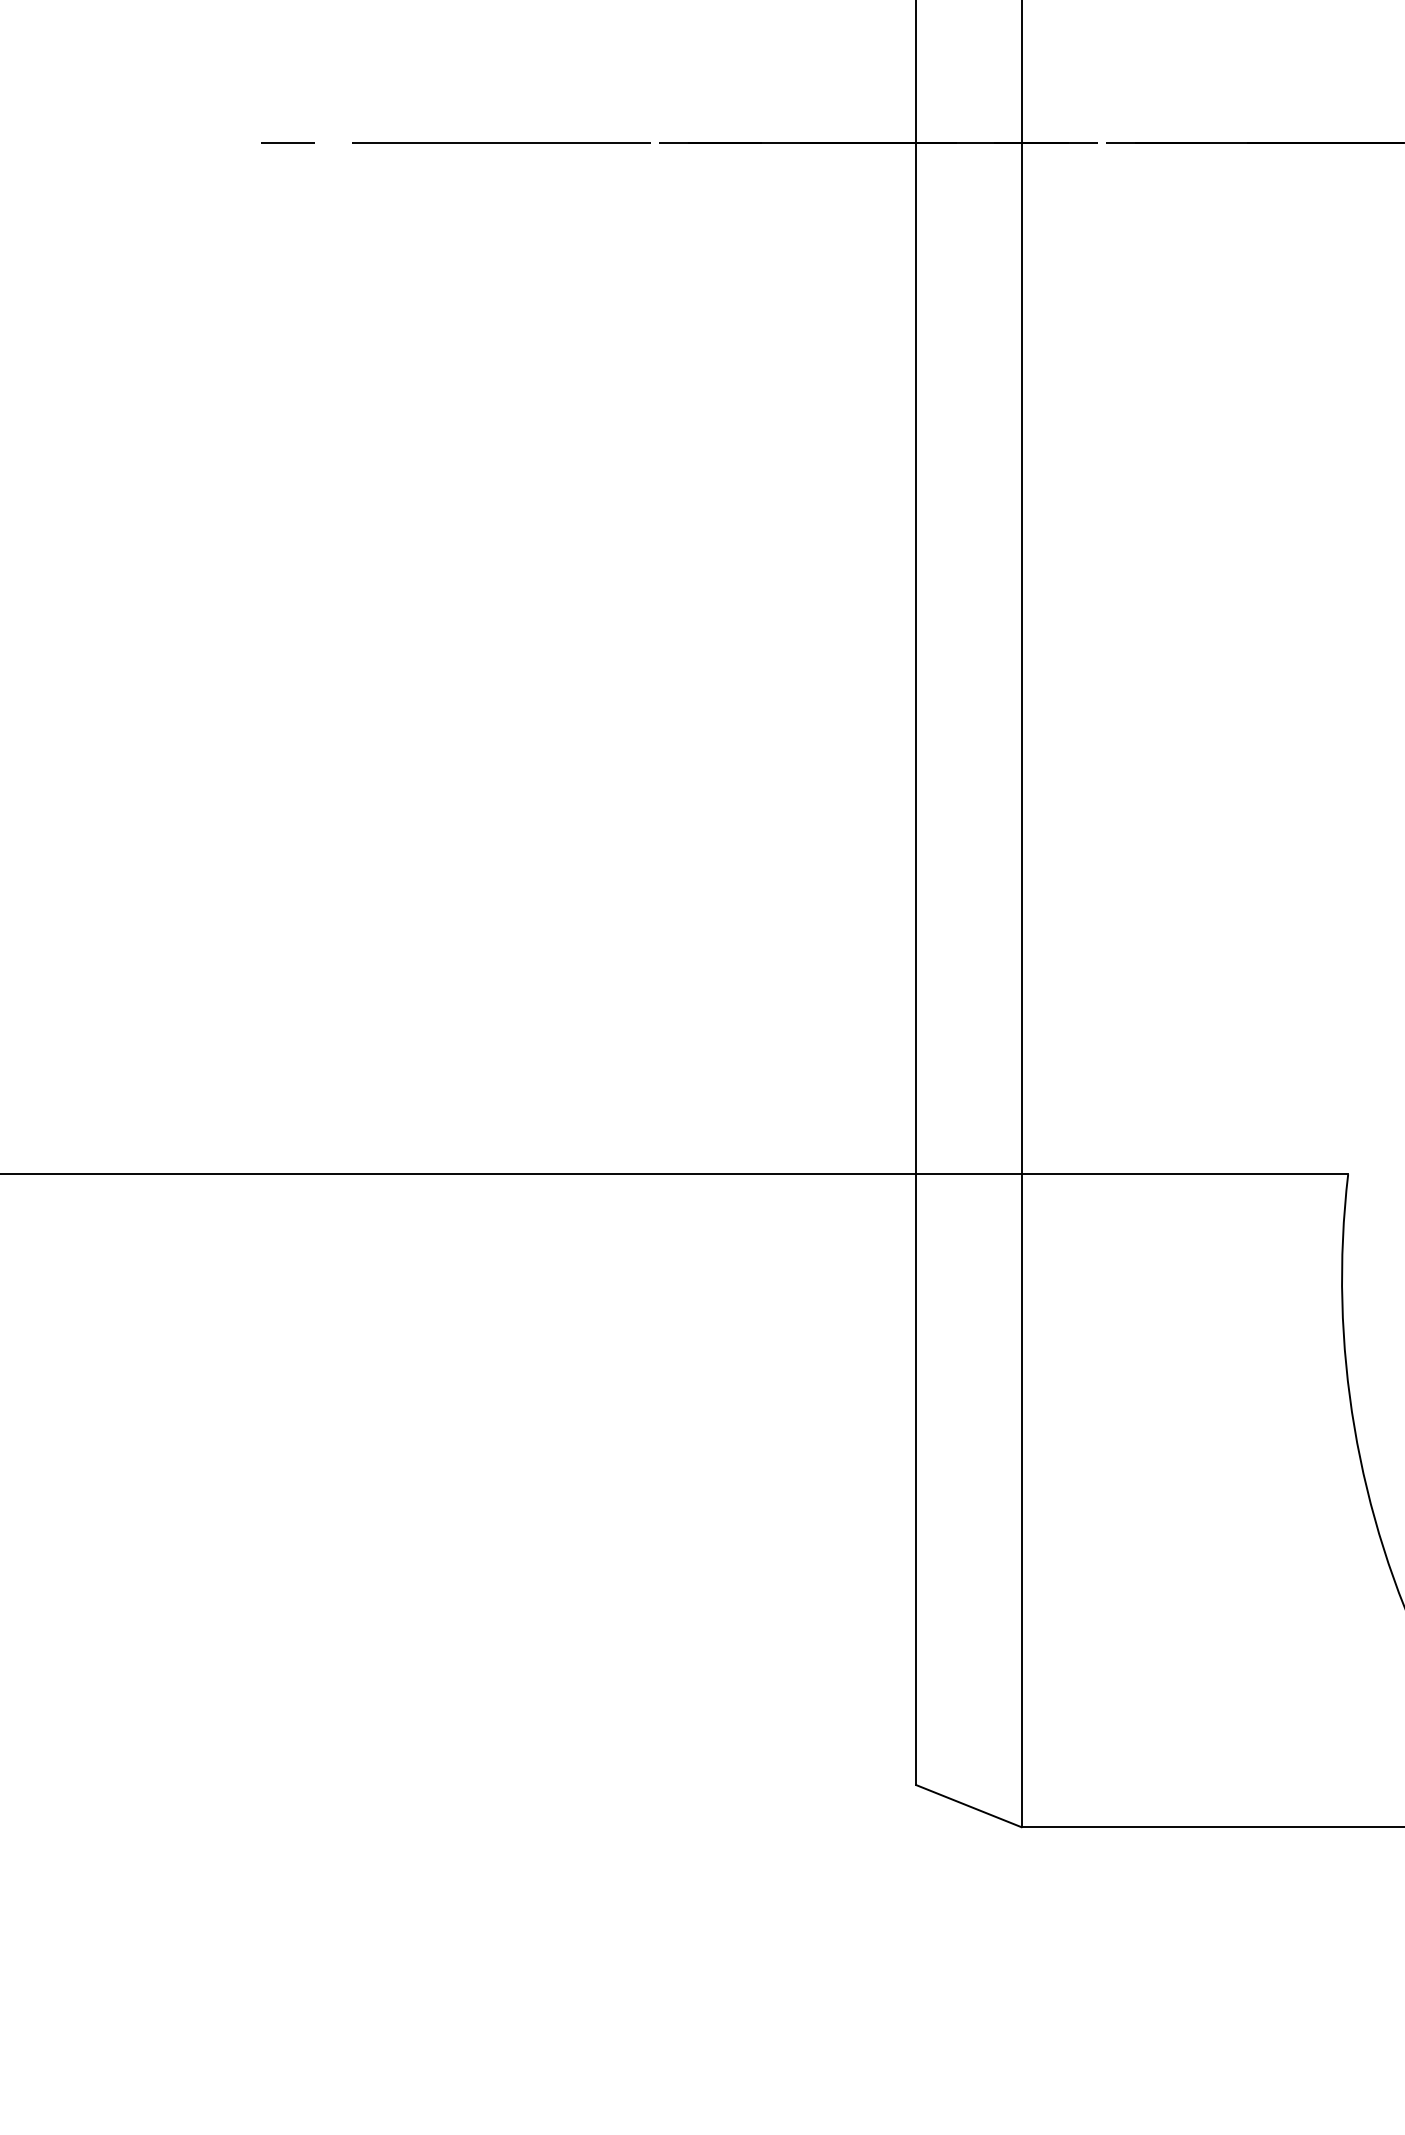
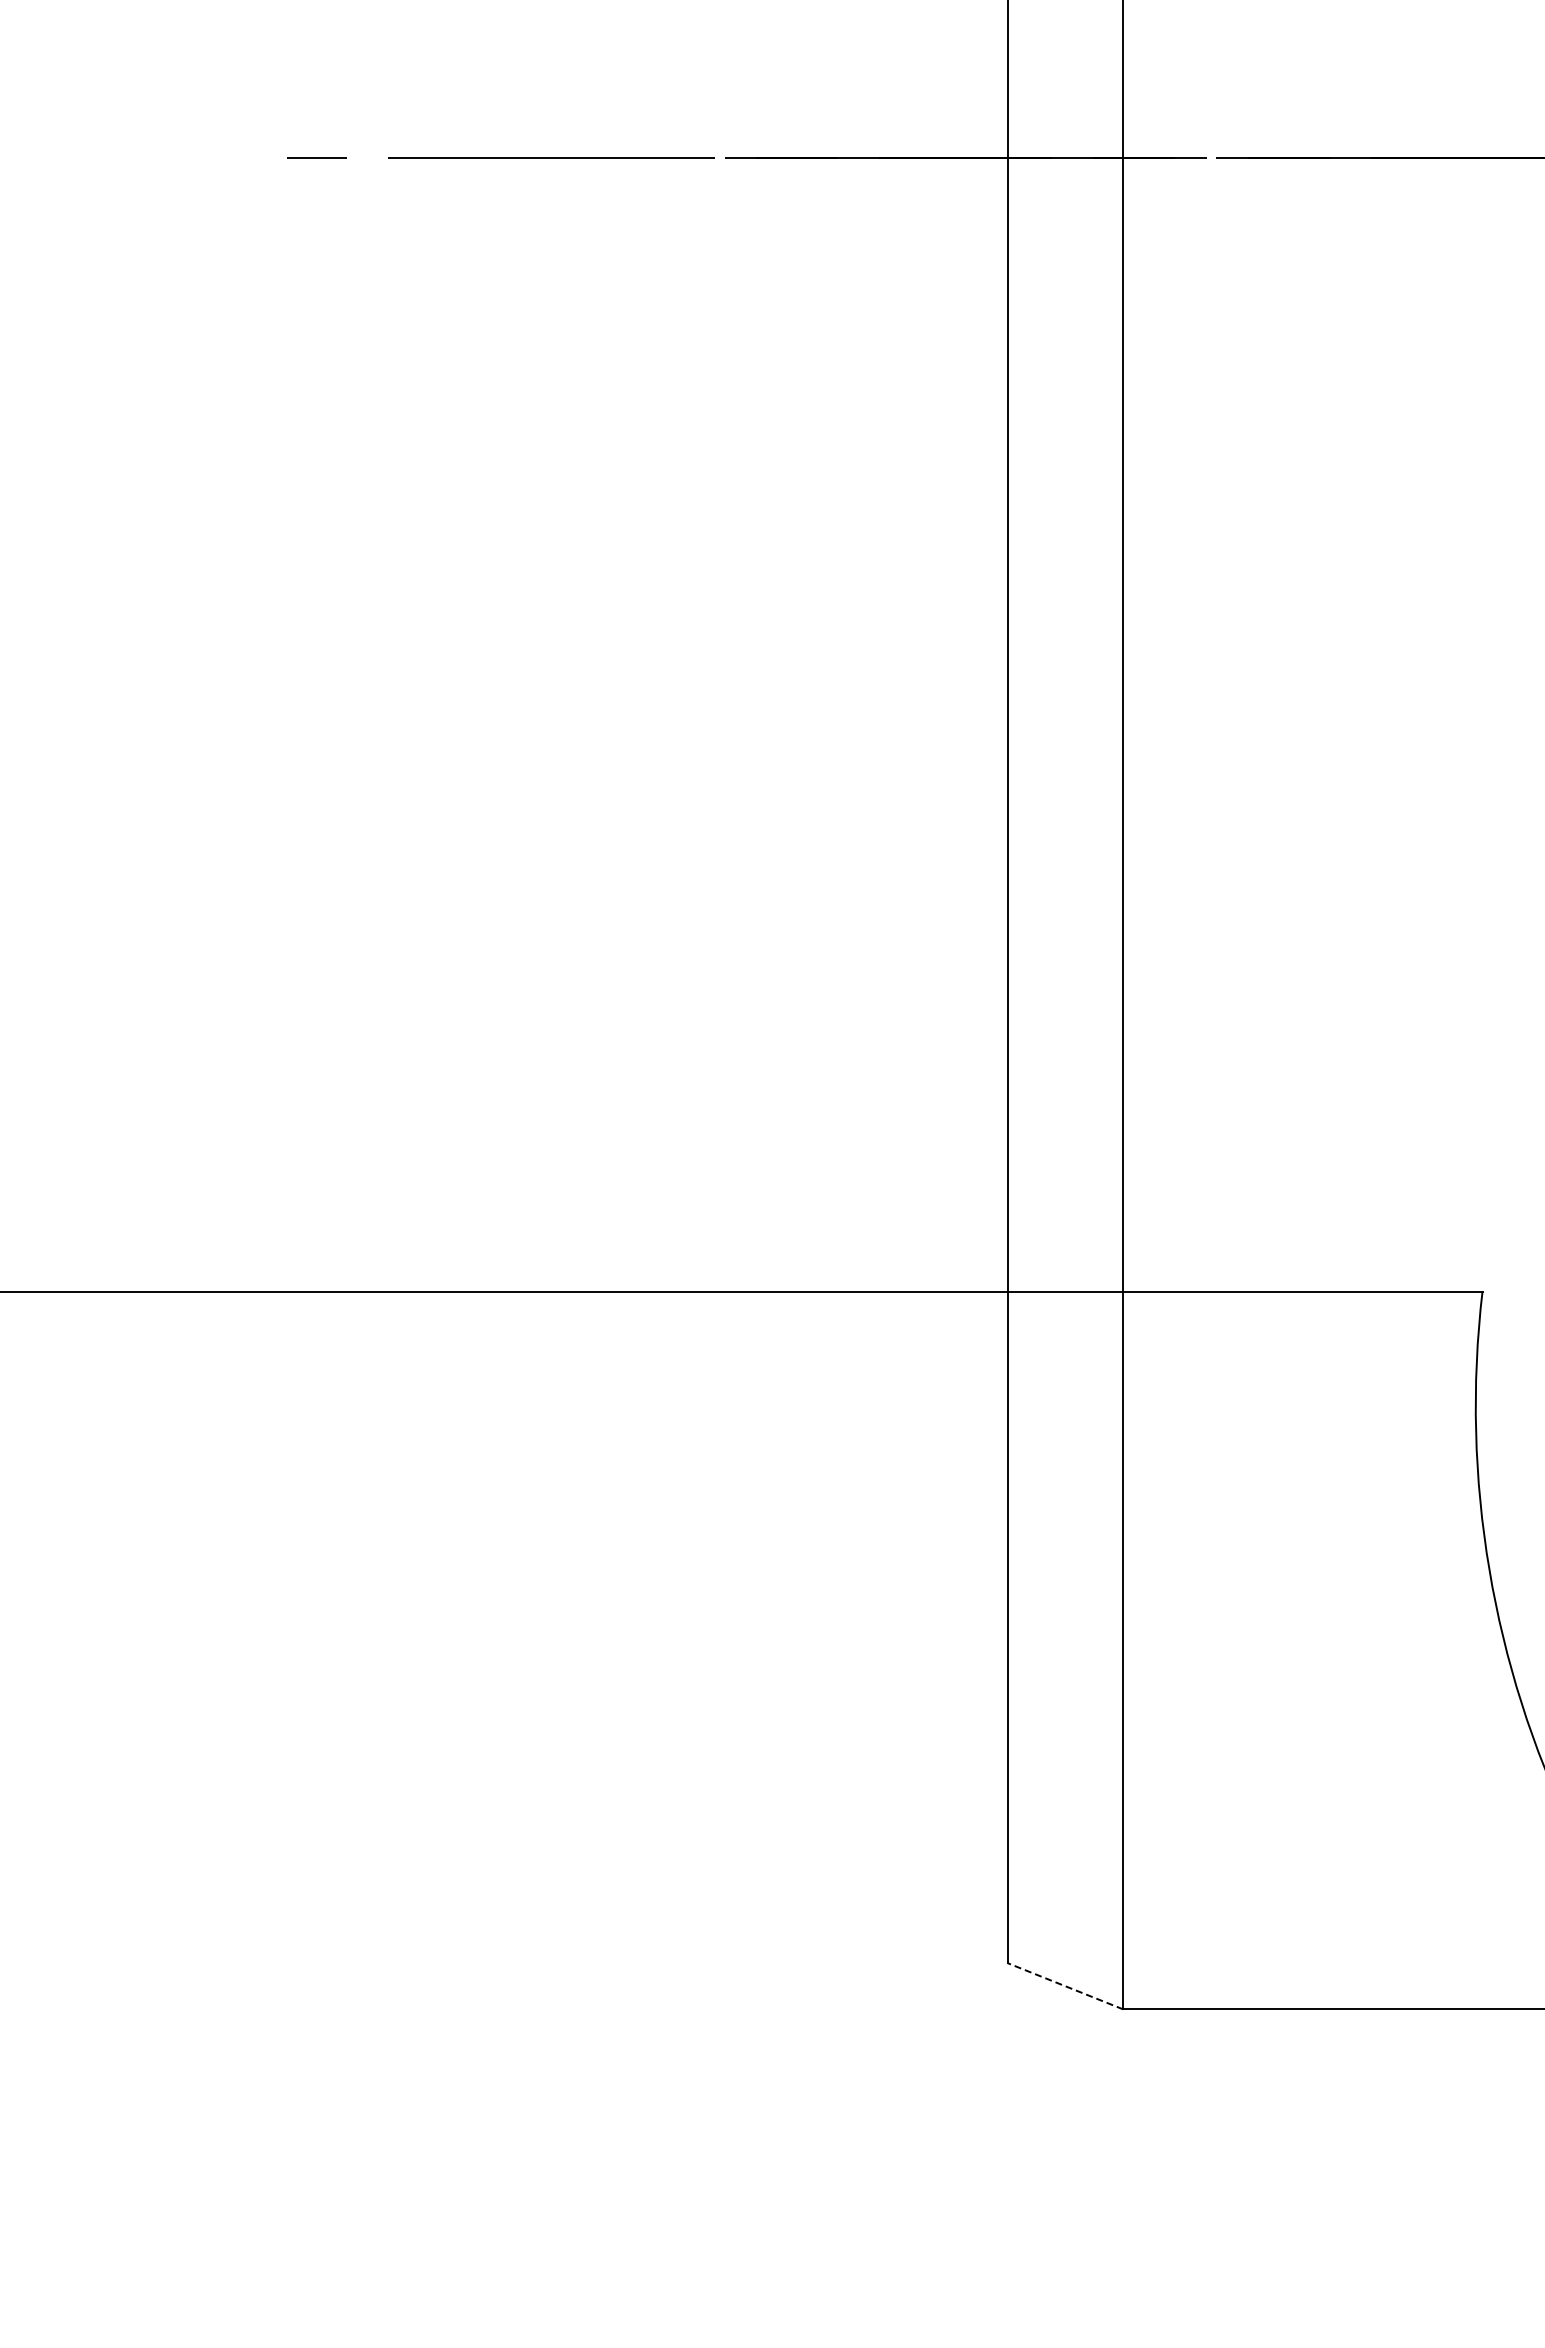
line: (968, 1806) -> (1064, 1986), solid -> dashed

